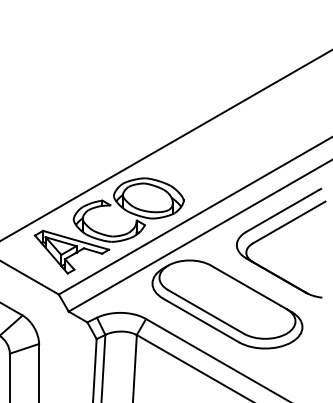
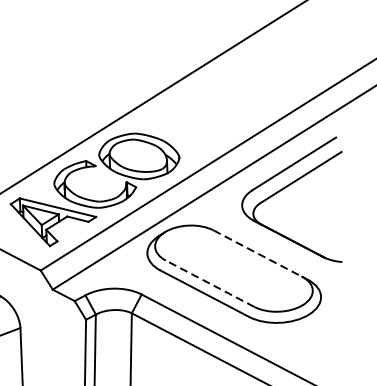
line: (248, 287) -> (257, 253), solid -> dashed
line: (206, 311) -> (210, 283), solid -> dashed

